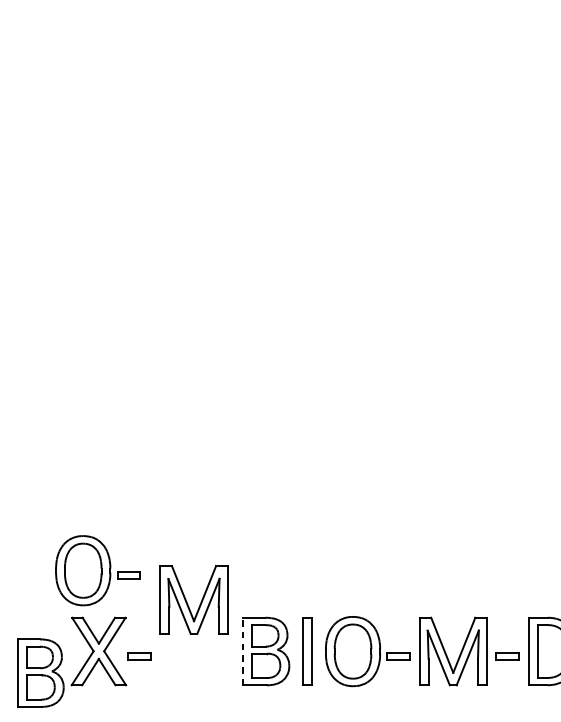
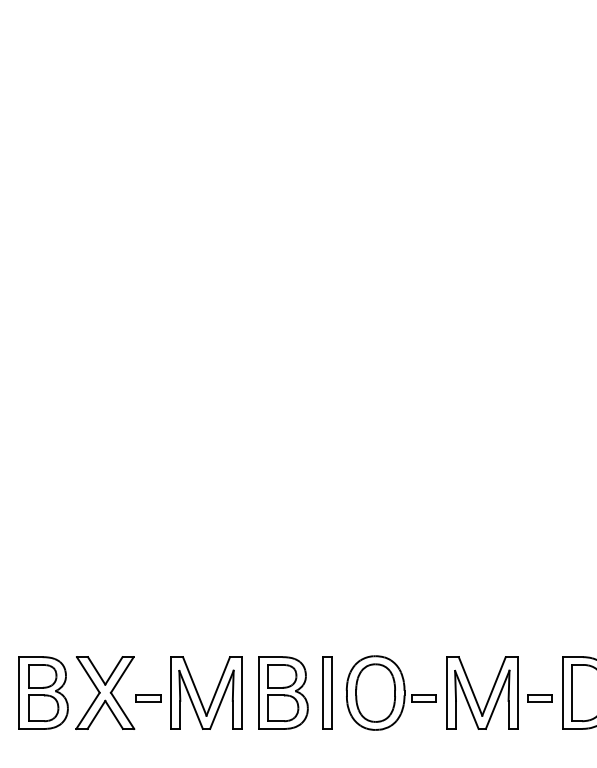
part: (97, 570) -> (103, 606), removed
part: (187, 602) -> (199, 695), moved
line: (242, 651) -> (258, 693), dashed -> solid
part: (40, 672) -> (43, 692), moved

